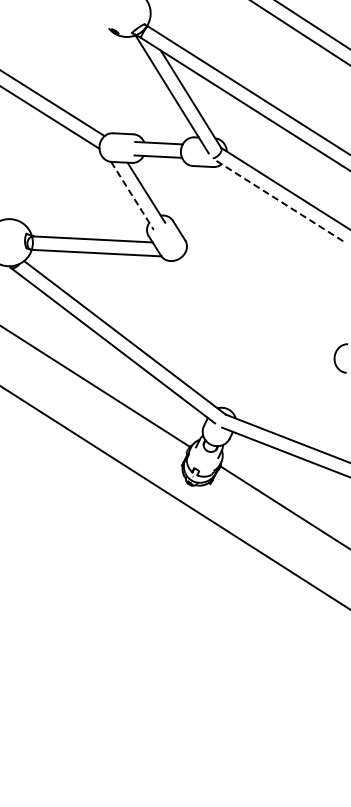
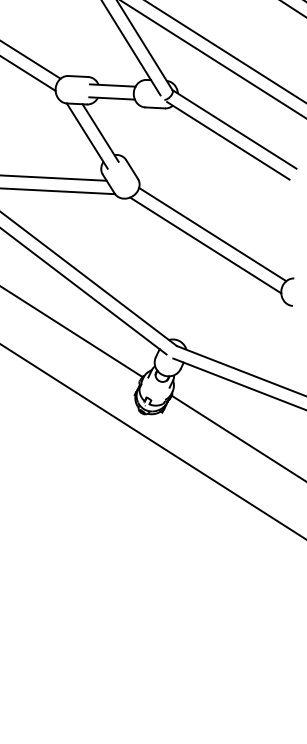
line: (132, 196) -> (87, 136), dashed -> solid
line: (279, 200) -> (228, 140), dashed -> solid
line: (262, 298) -> (212, 234), added
line: (255, 309) -> (205, 245), added

